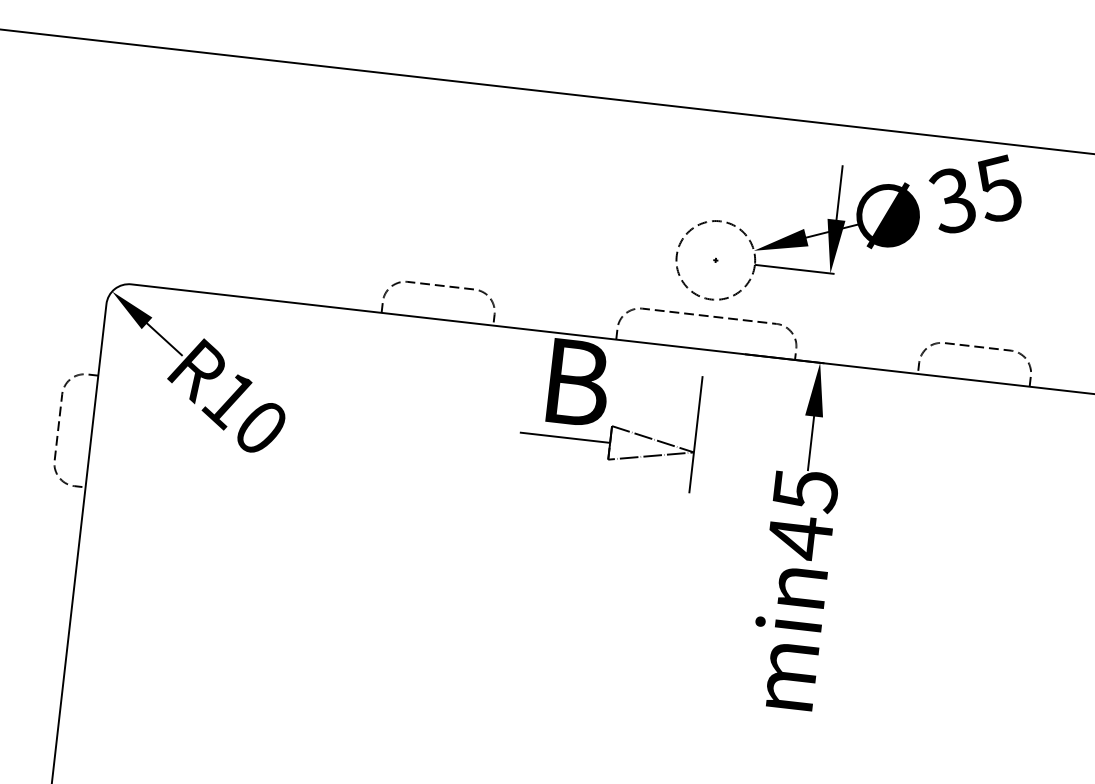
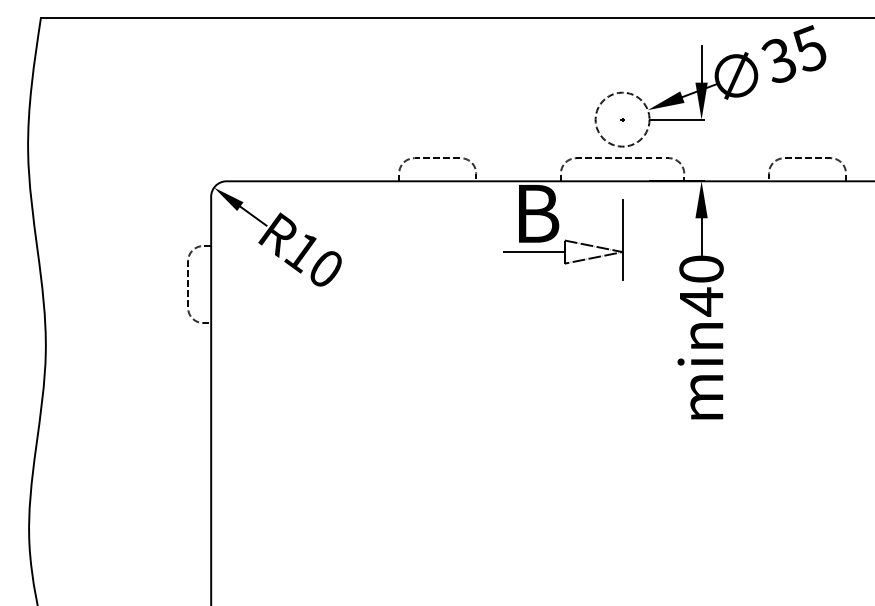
text: (805, 490) -> (701, 269), min45 -> min40

